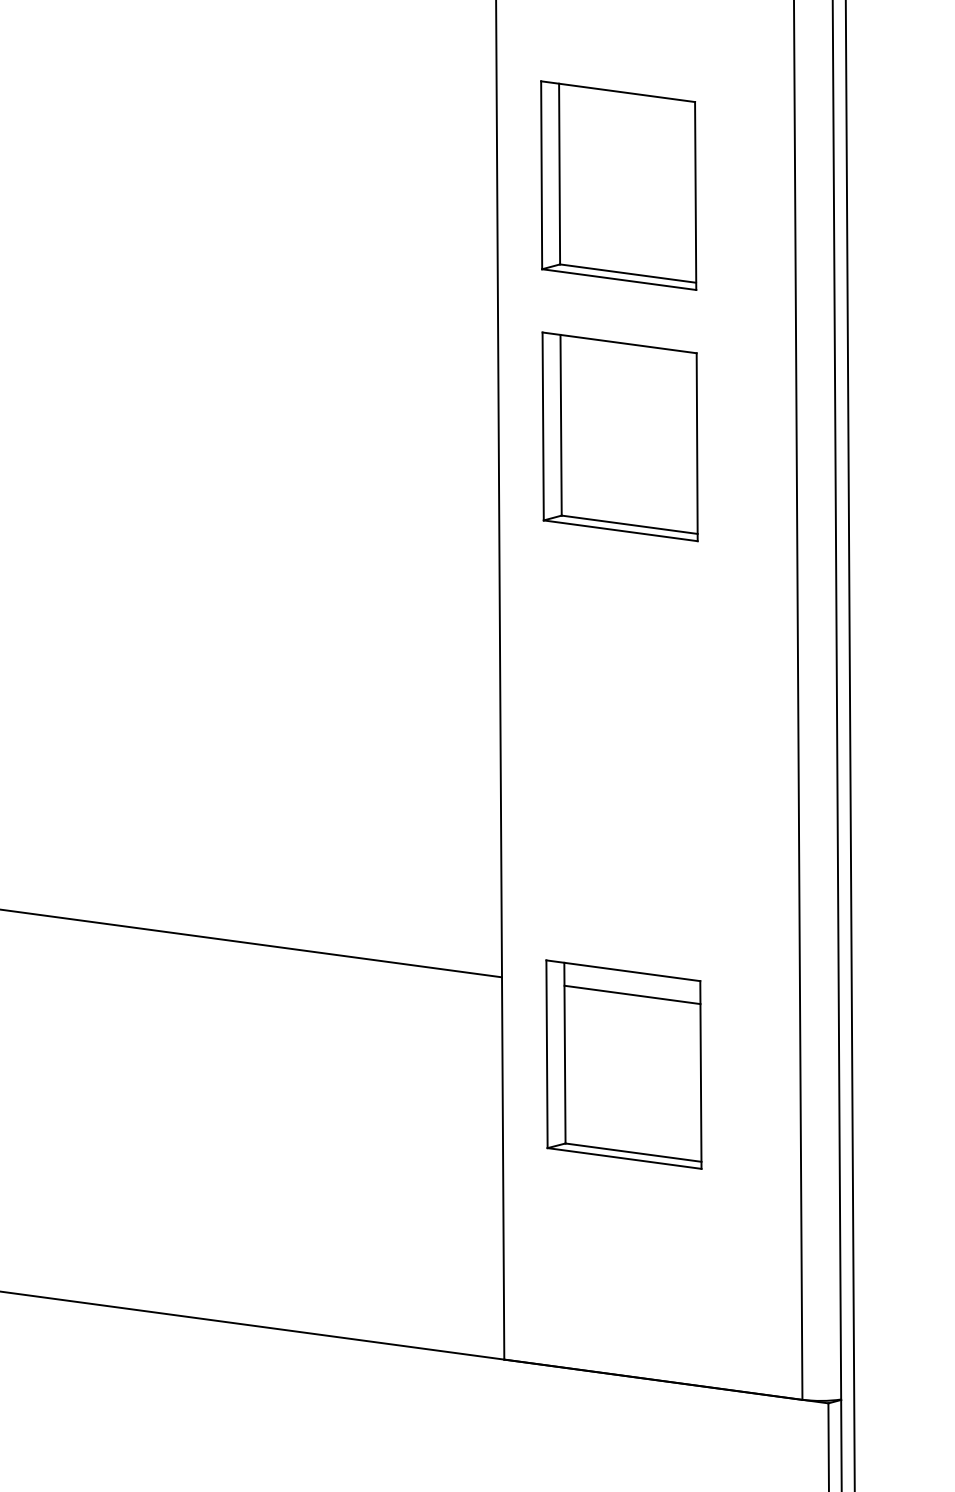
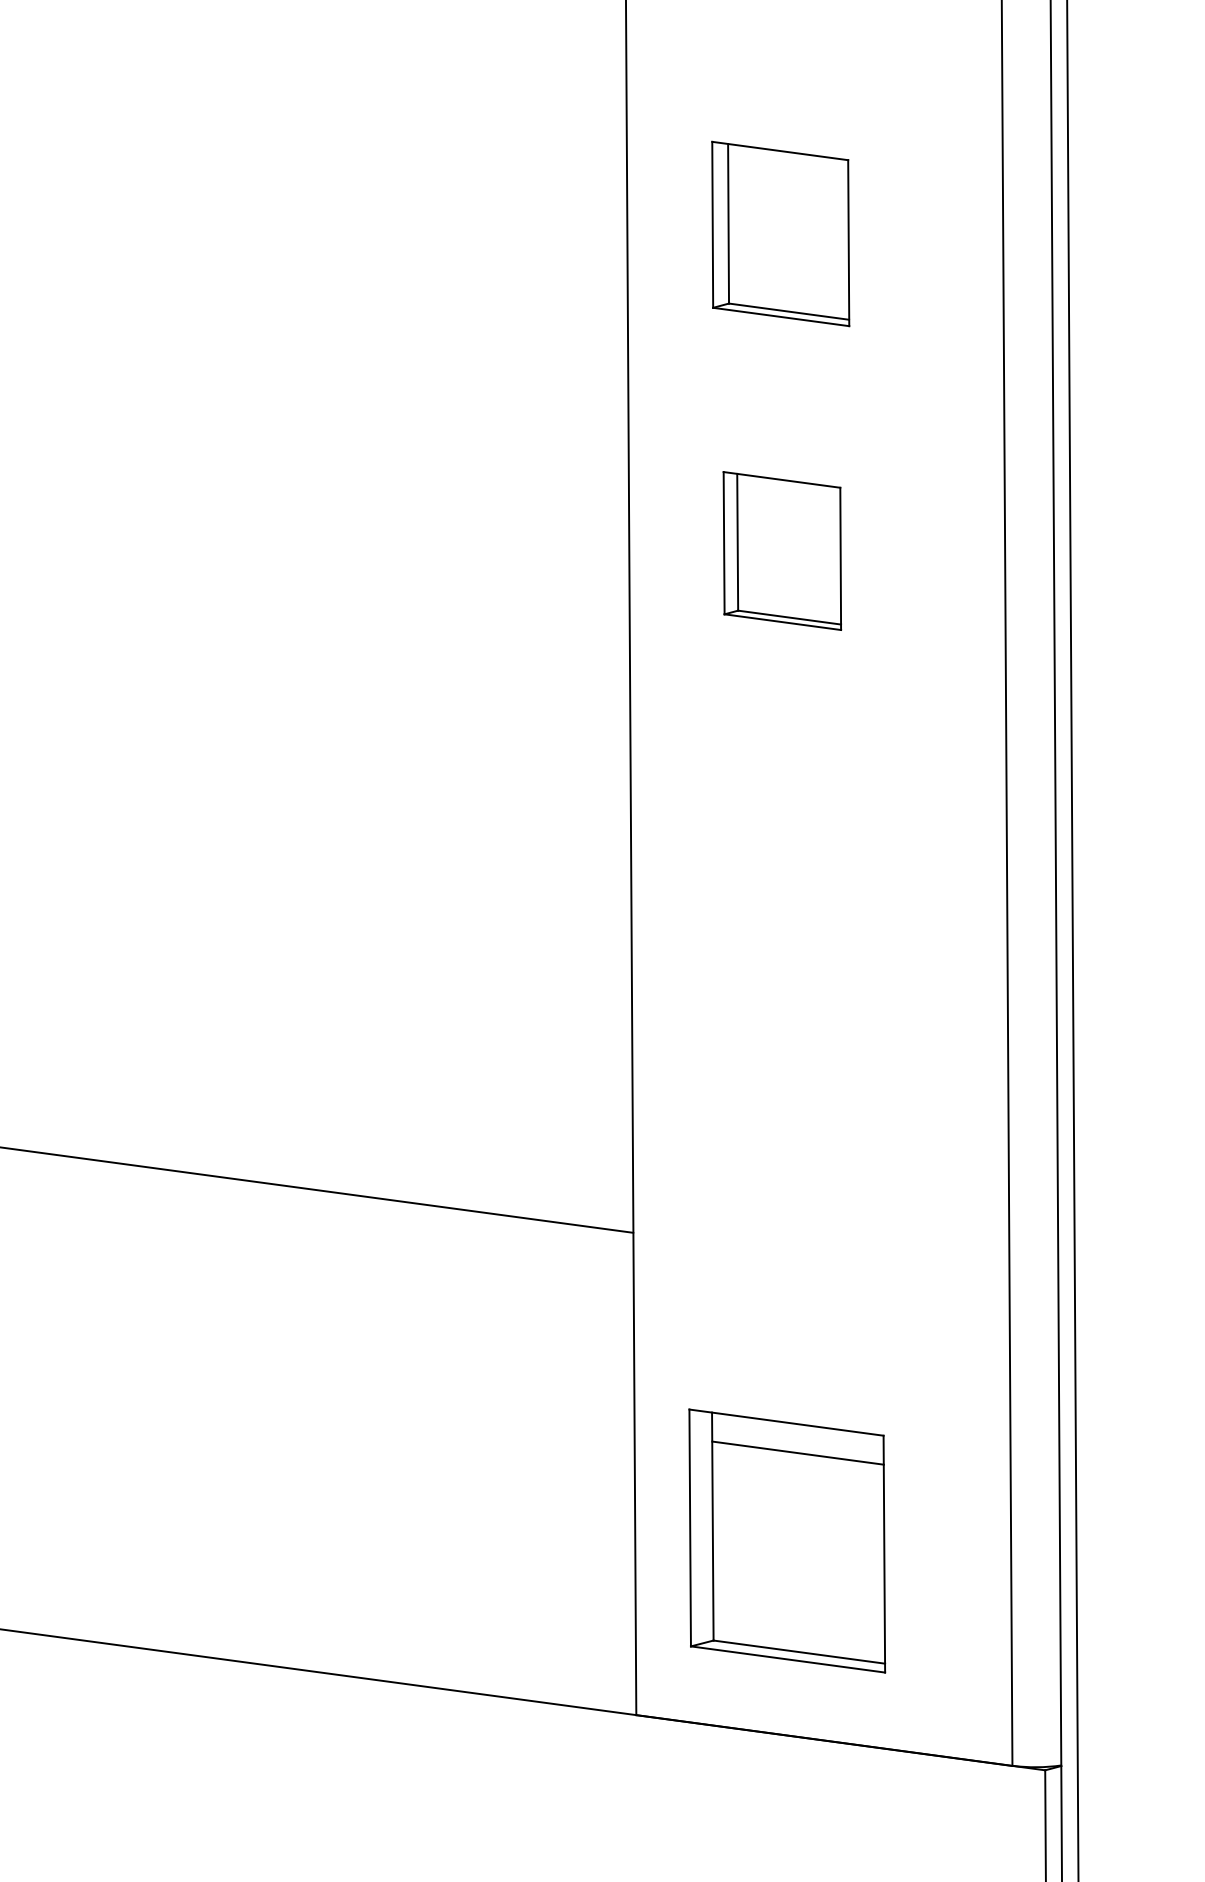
part: (618, 185) -> (780, 233), size x0.7
part: (619, 436) -> (781, 550), size x0.6
part: (623, 1064) -> (786, 1540), moved

